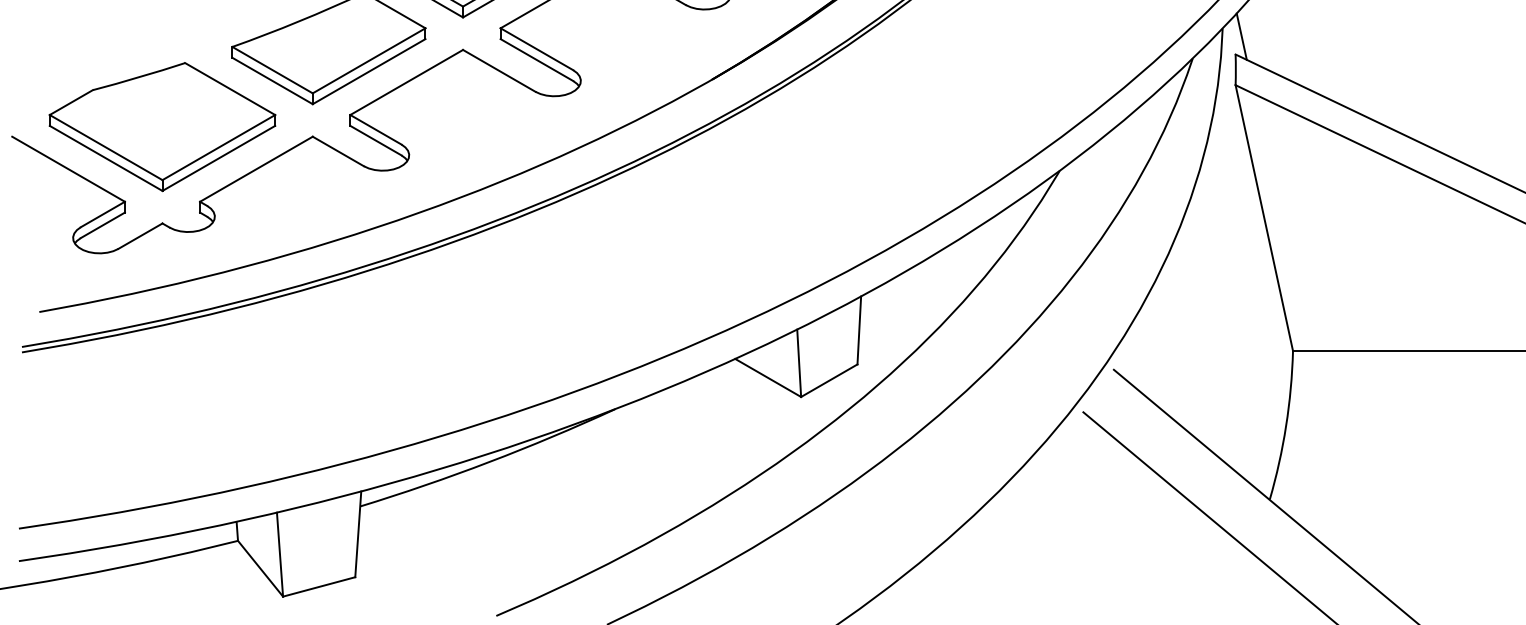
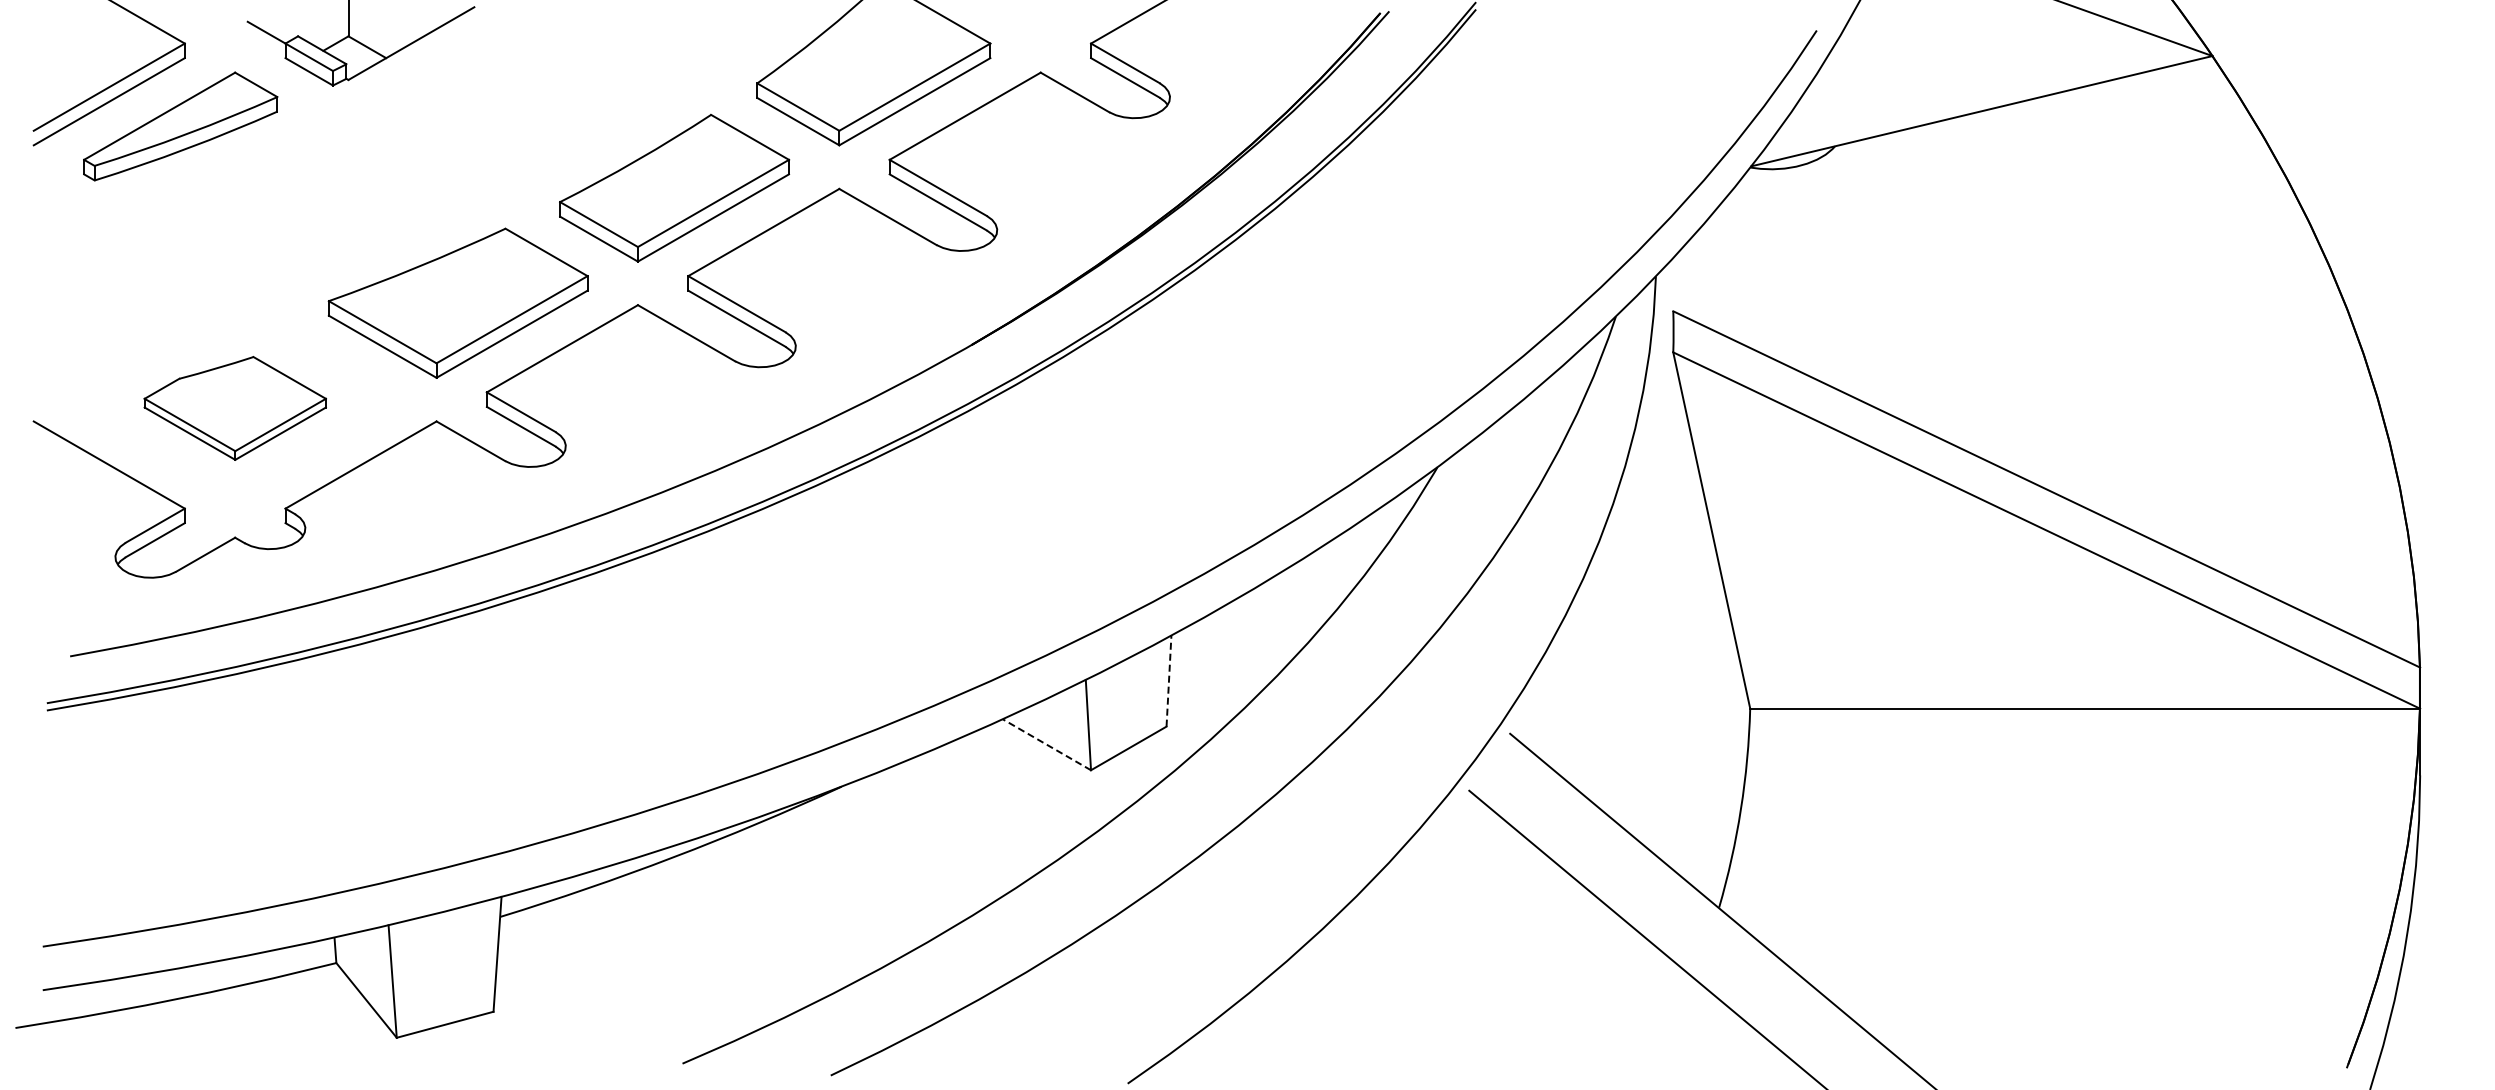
line: (1241, 36) -> (1681, 287), removed
part: (162, 127) -> (235, 408), size x0.6
line: (858, 330) -> (1168, 681), solid -> dashed
line: (767, 377) -> (1046, 744), solid -> dashed

